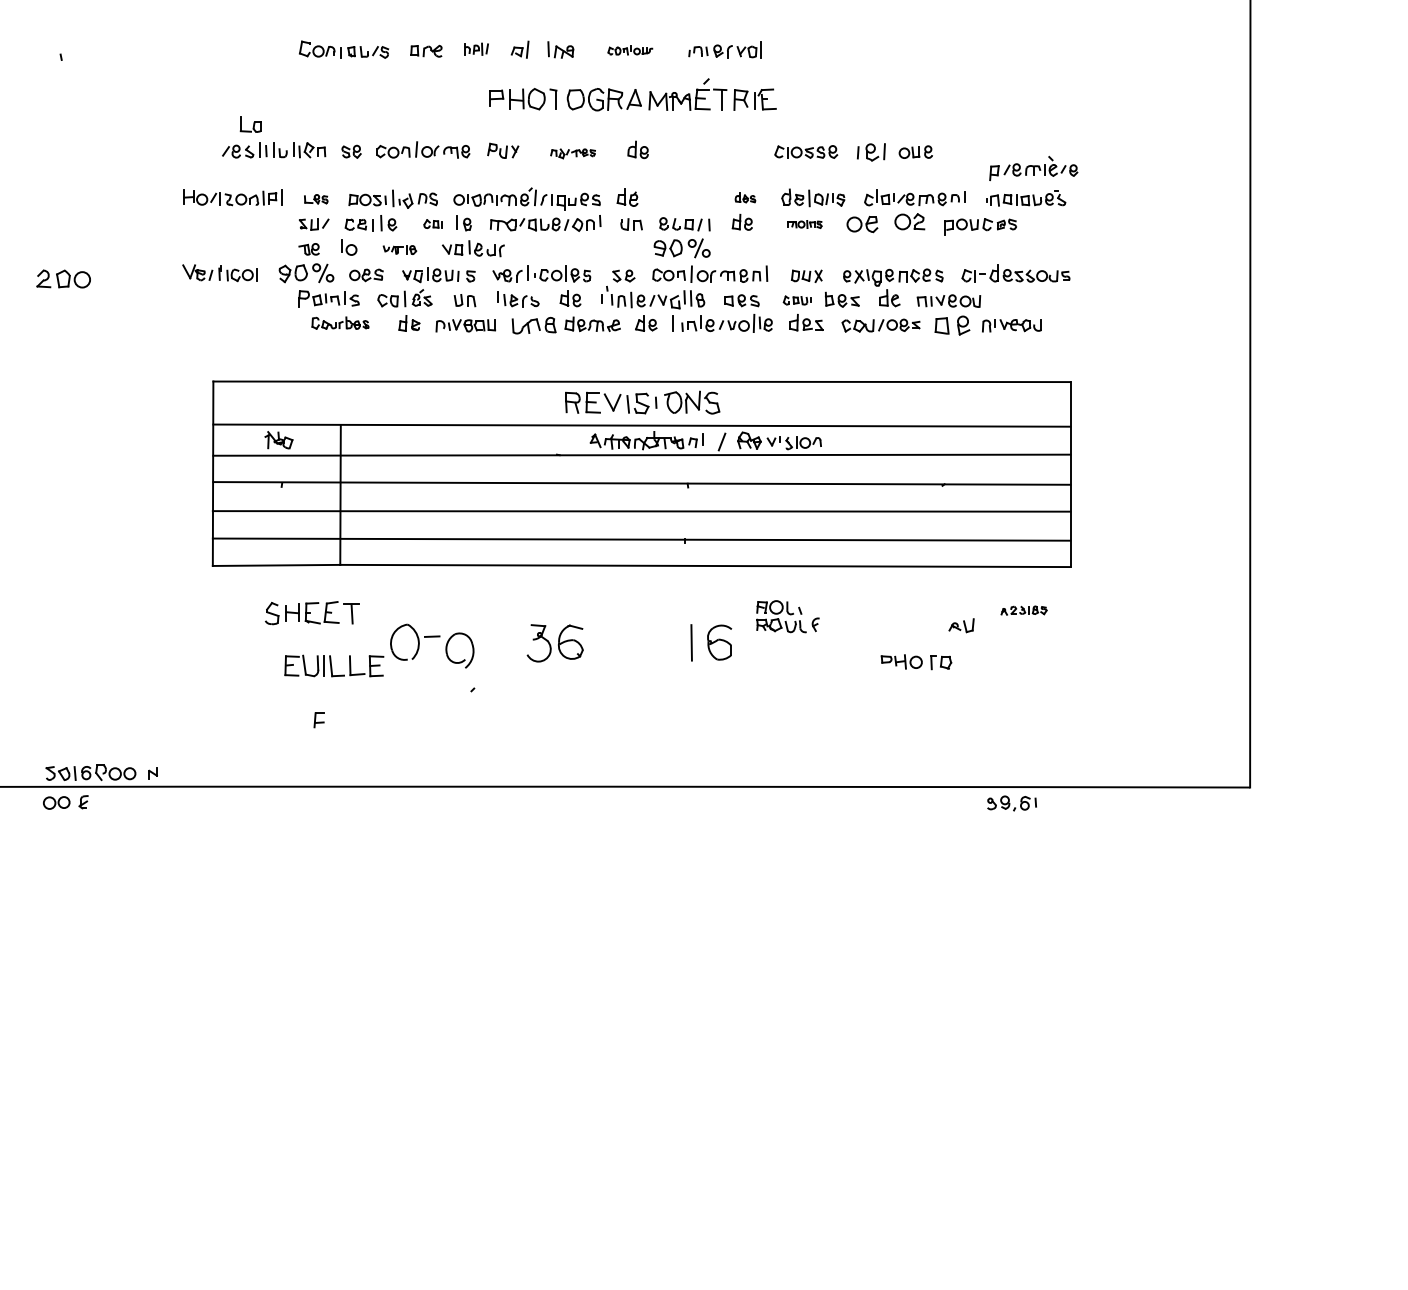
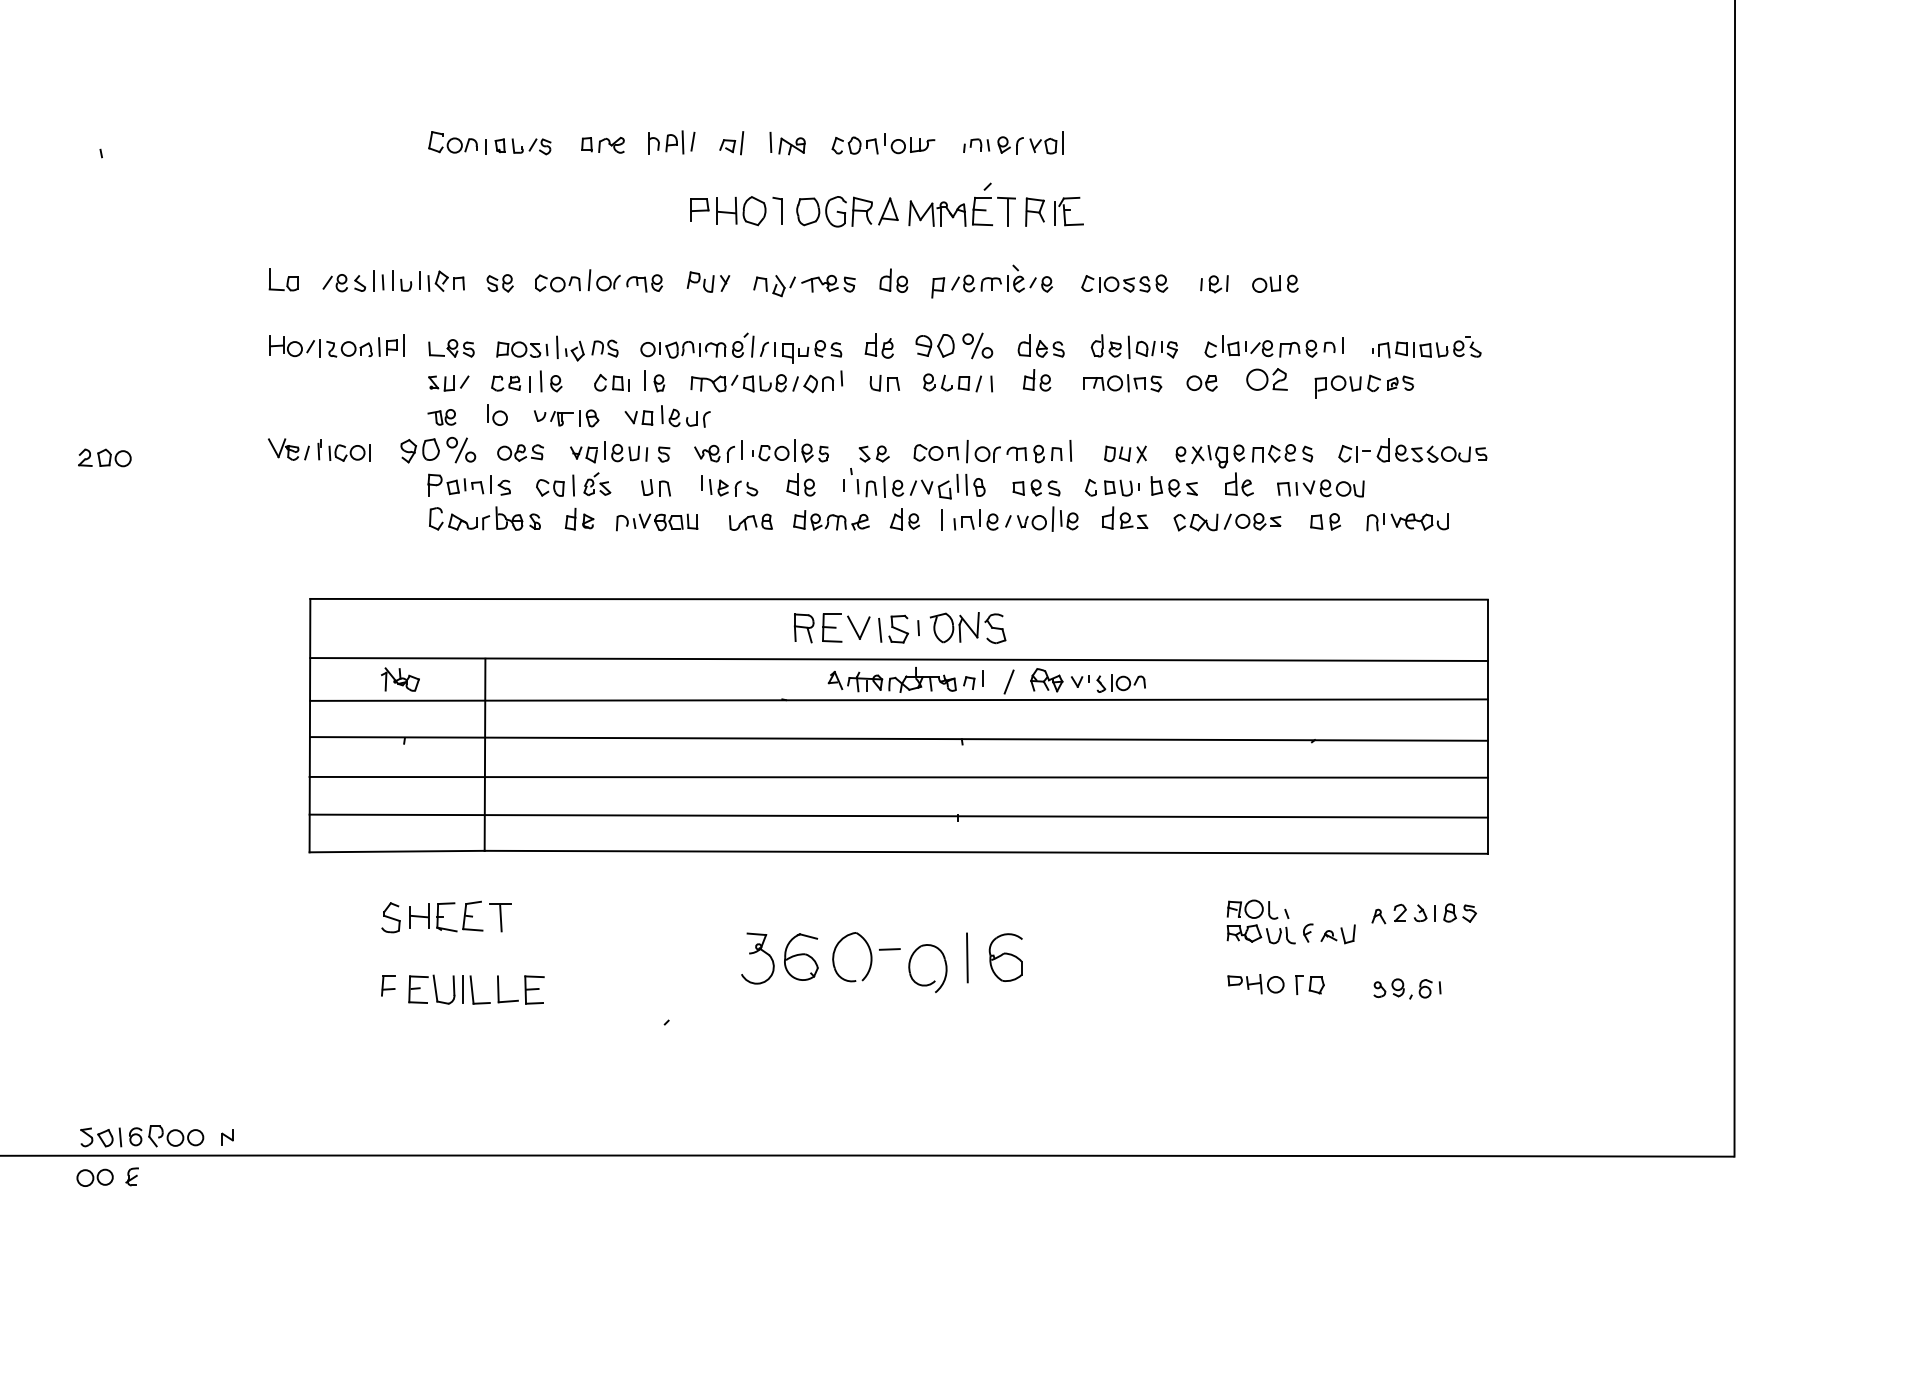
part: (476, 49) -> (671, 142), size x1.43
part: (630, 50) -> (883, 144), size x1.67
part: (250, 124) -> (283, 280), moved
part: (871, 152) -> (1214, 284), size x0.71
part: (572, 153) -> (803, 285), size x1.67
part: (1033, 168) -> (991, 281), moved
part: (745, 197) -> (1041, 346), size x1.67
part: (316, 199) -> (451, 348), size x1.43
part: (432, 223) -> (611, 381), size x1.43
part: (804, 224) -> (1122, 383), size x1.67
part: (862, 224) -> (1202, 383), size x0.71
part: (681, 248) -> (953, 346), moved
part: (399, 249) -> (566, 417), size x1.43
part: (63, 278) -> (104, 457), size x0.71
part: (797, 300) -> (1112, 487), size x1.43
part: (340, 323) -> (484, 519), size x1.43
part: (952, 324) -> (1325, 520), size x0.62
part: (533, 325) -> (750, 521), size x0.71
part: (1023, 610) -> (1423, 913), size x1.67
part: (787, 616) -> (1269, 921), moved
part: (432, 637) -> (890, 950), moved
part: (318, 720) -> (387, 986), moved
part: (1011, 803) -> (1406, 989), moved

